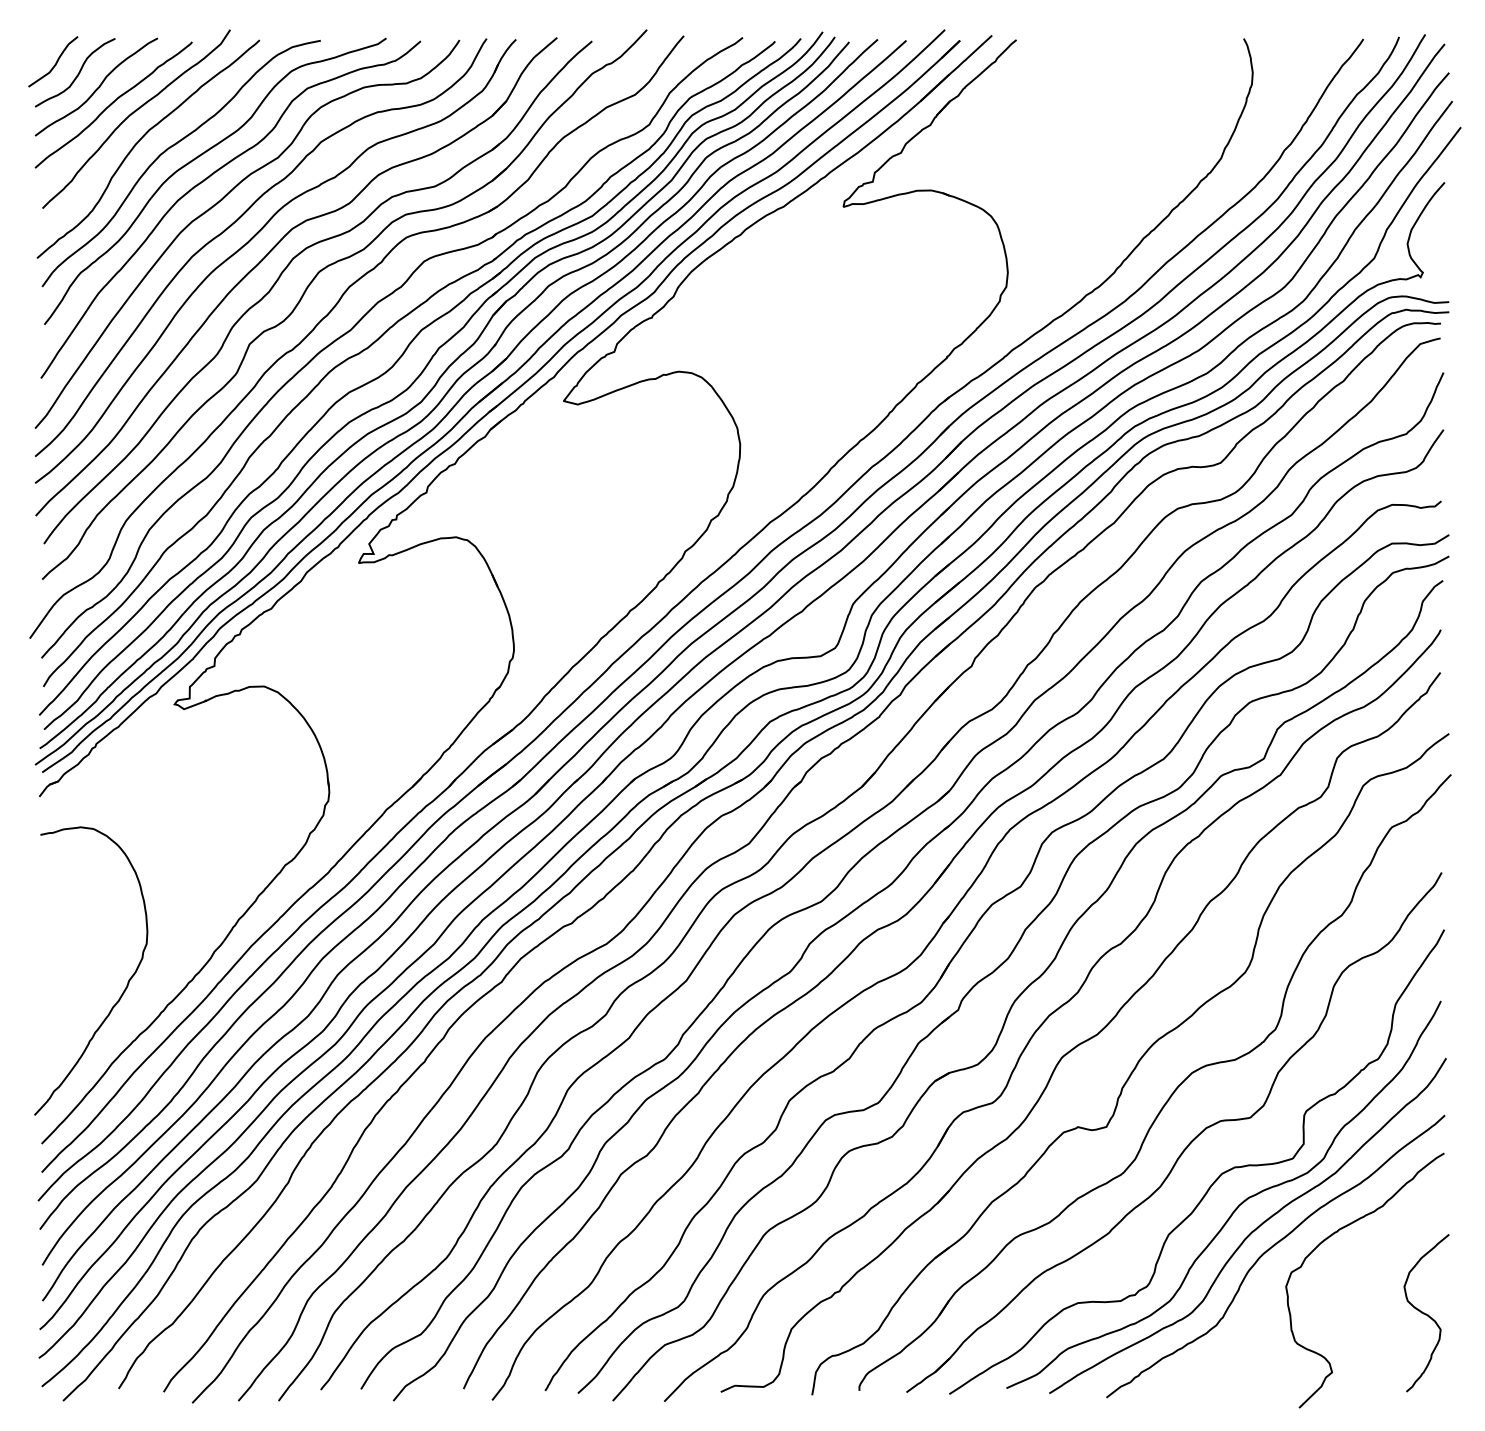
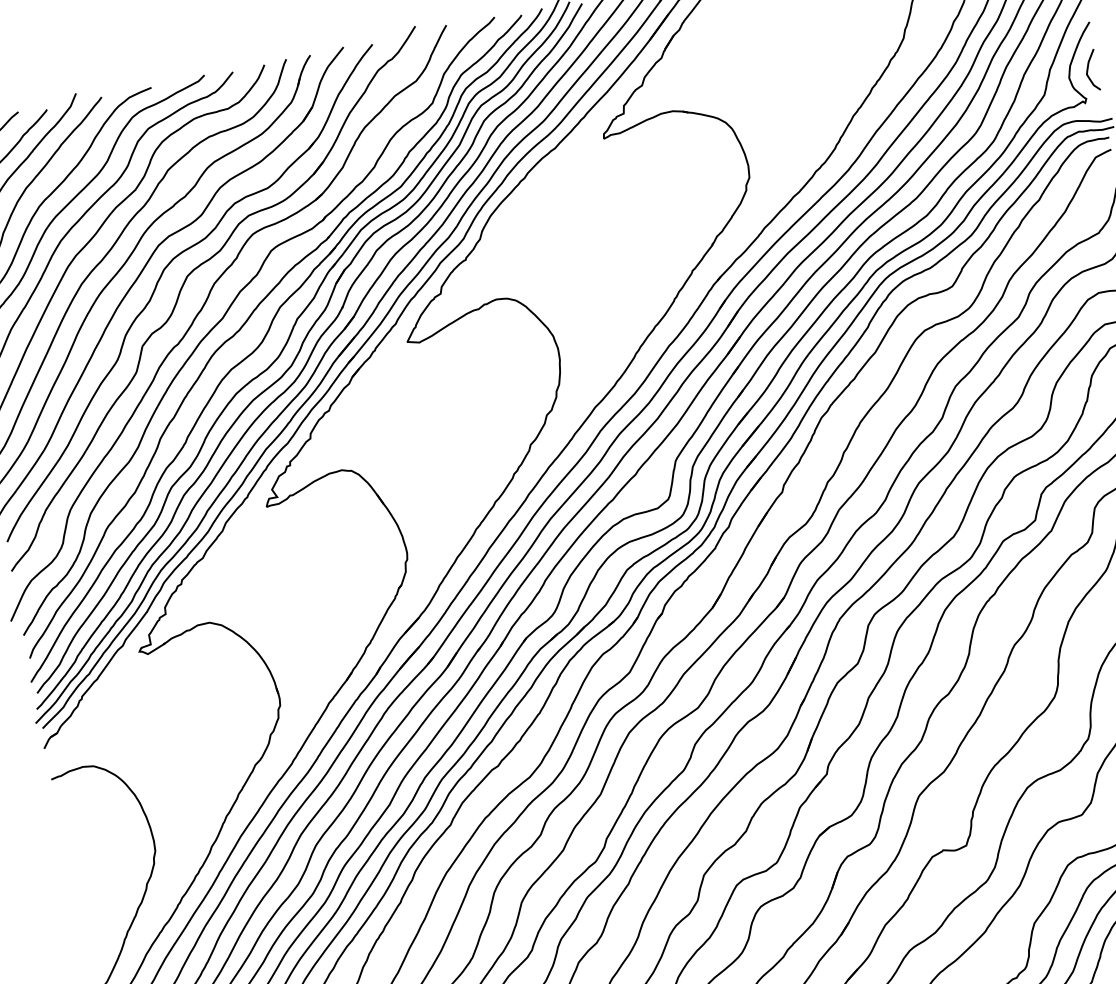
curve: (1431, 240) -> (1088, 71), added

